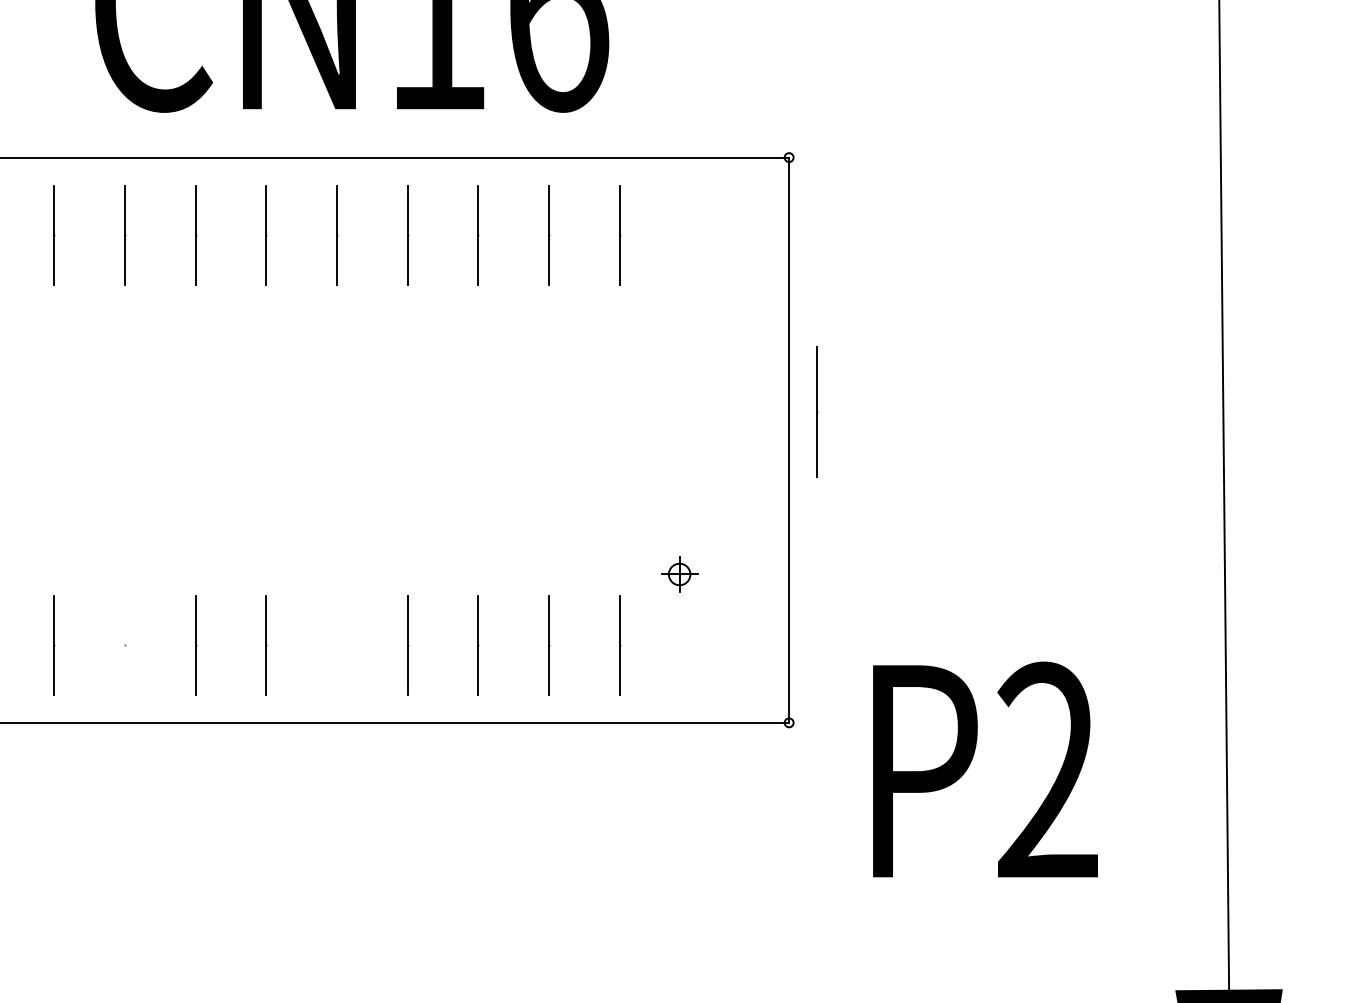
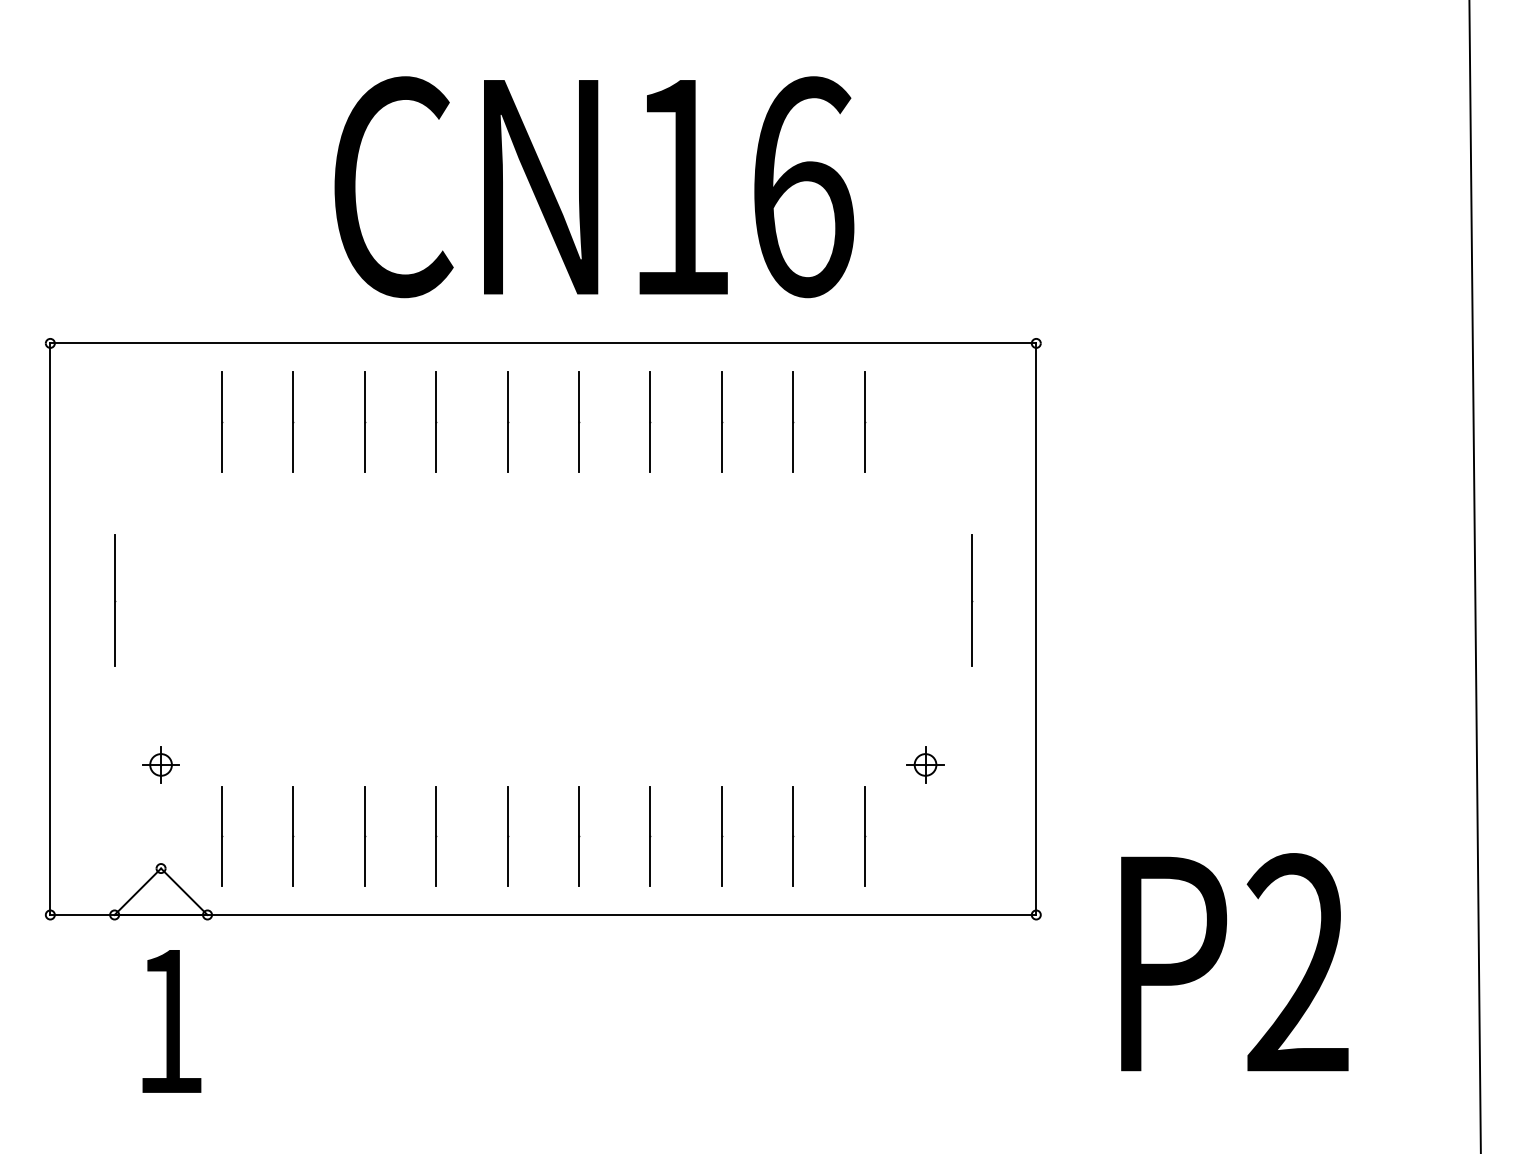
line: (817, 411) -> (972, 600), moved
line: (124, 645) -> (364, 836), added
line: (337, 645) -> (579, 836), added

